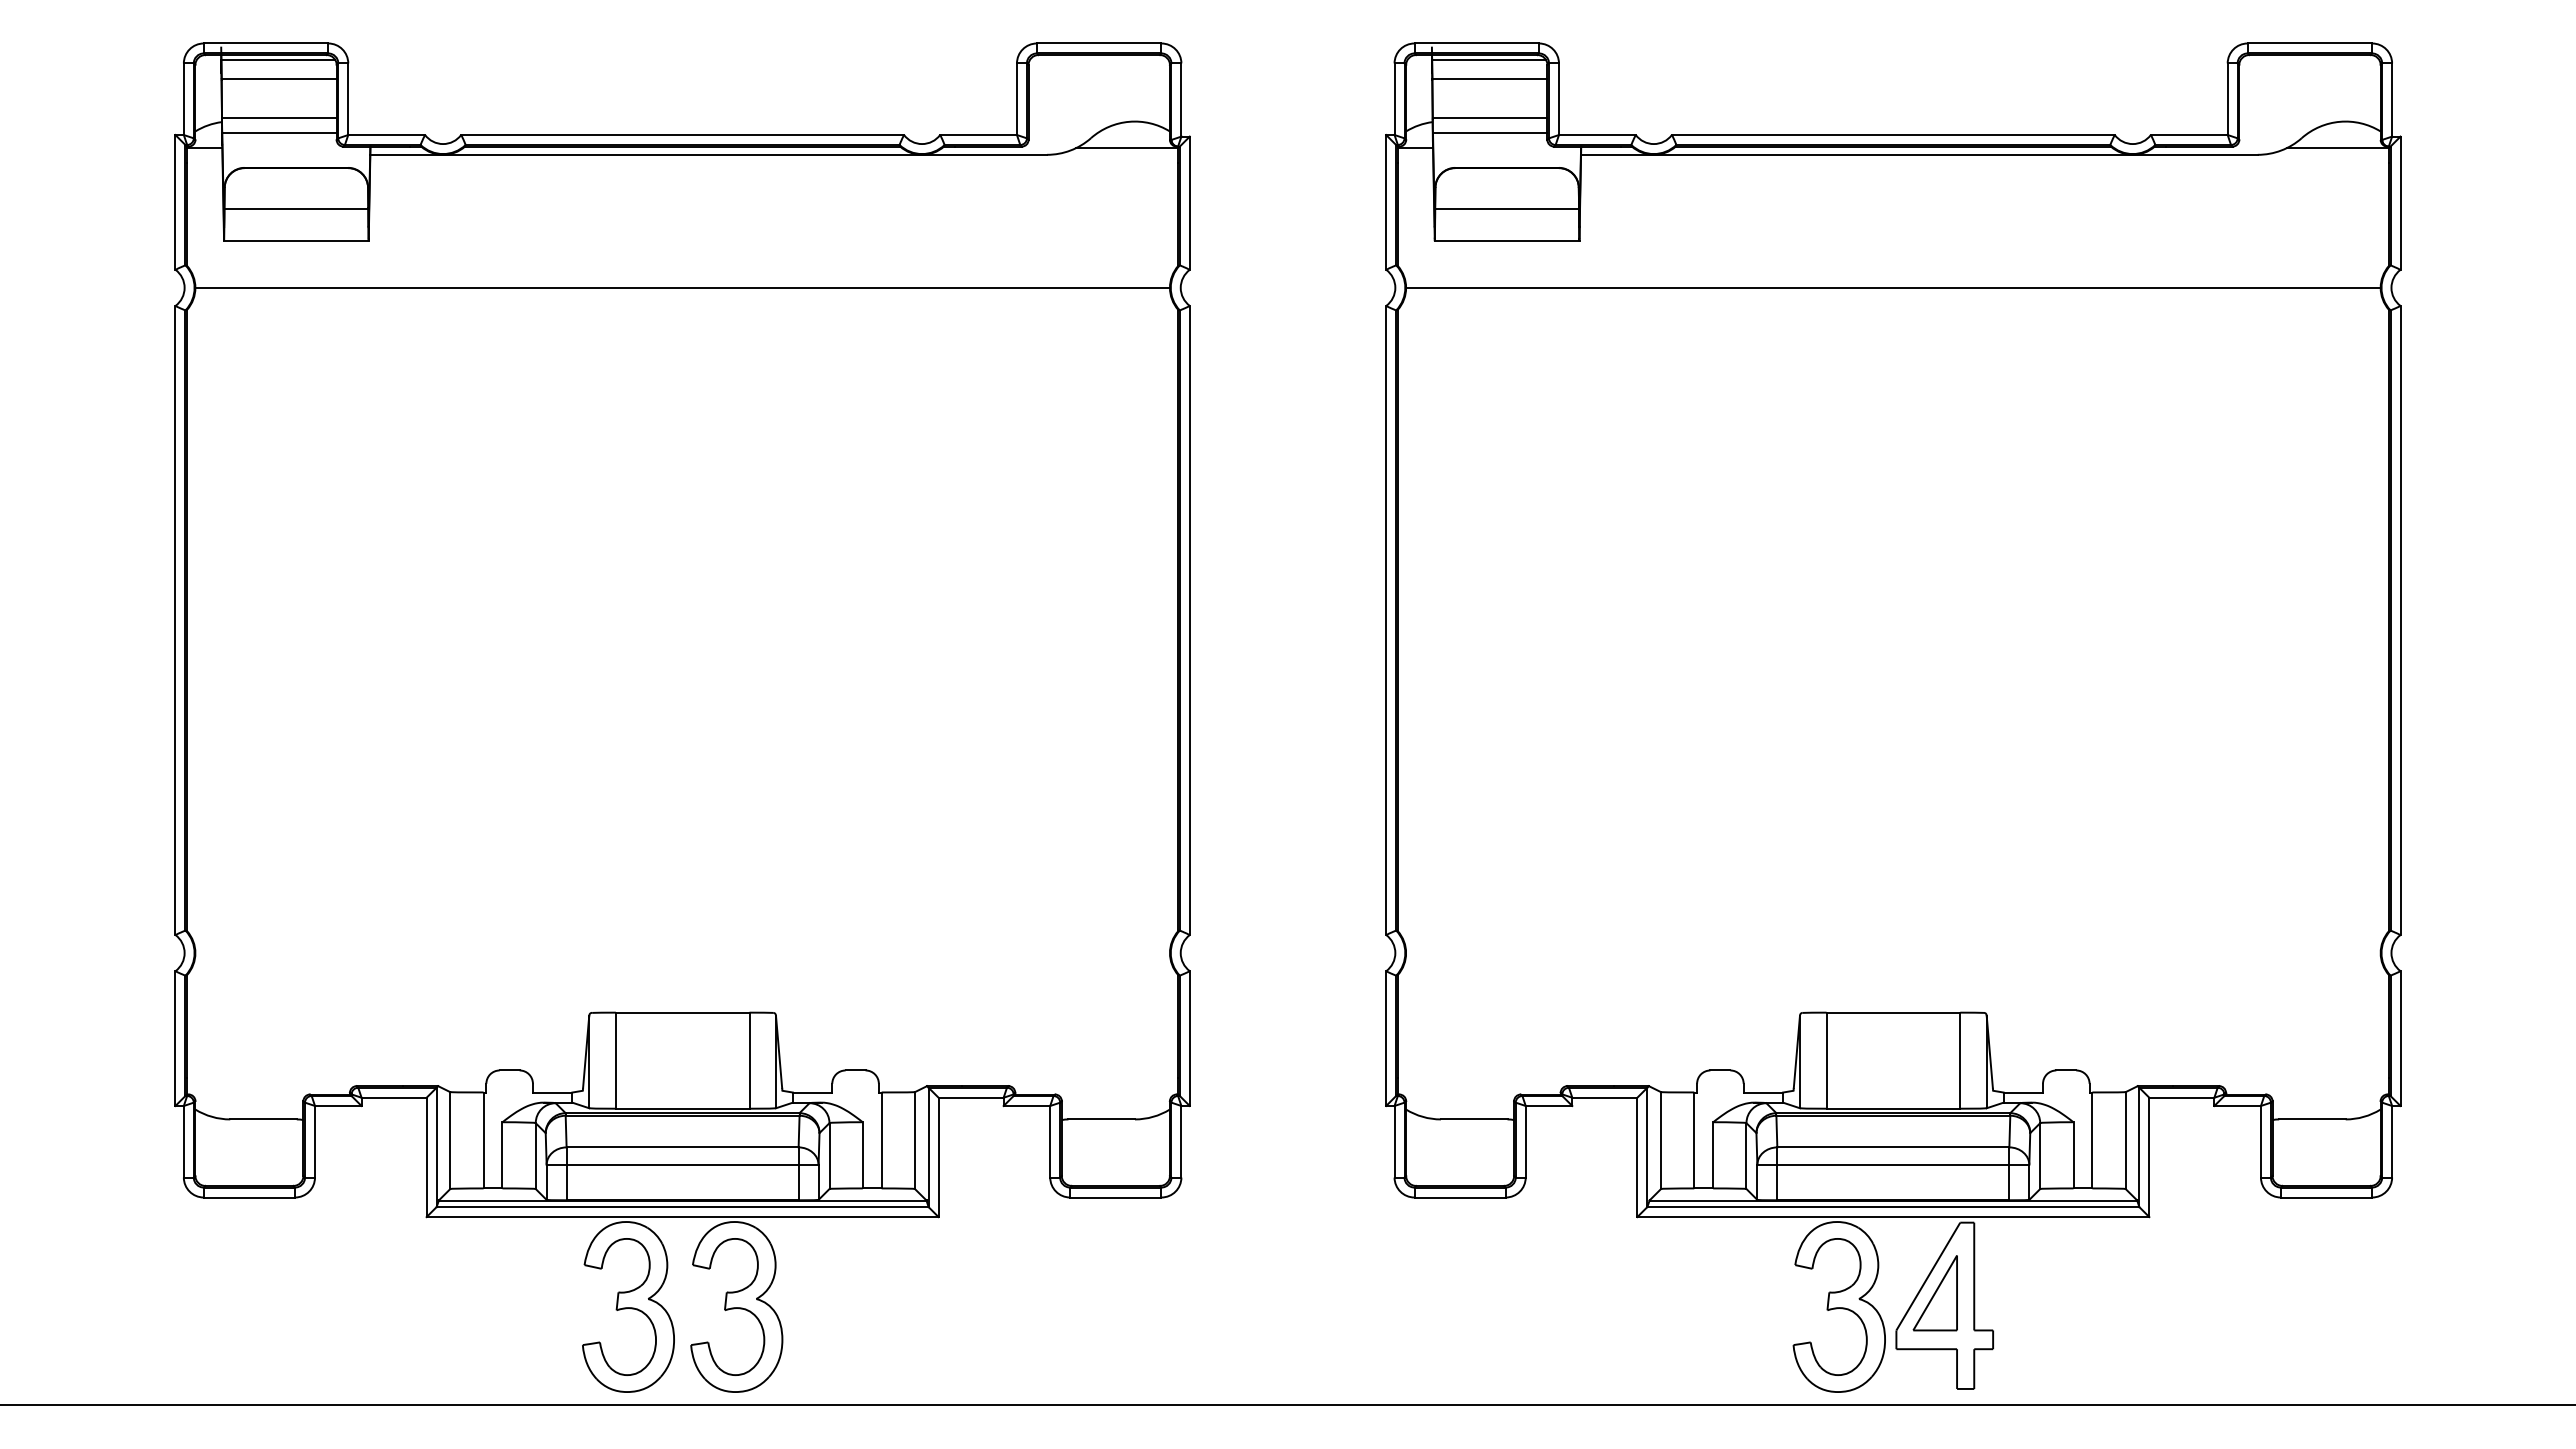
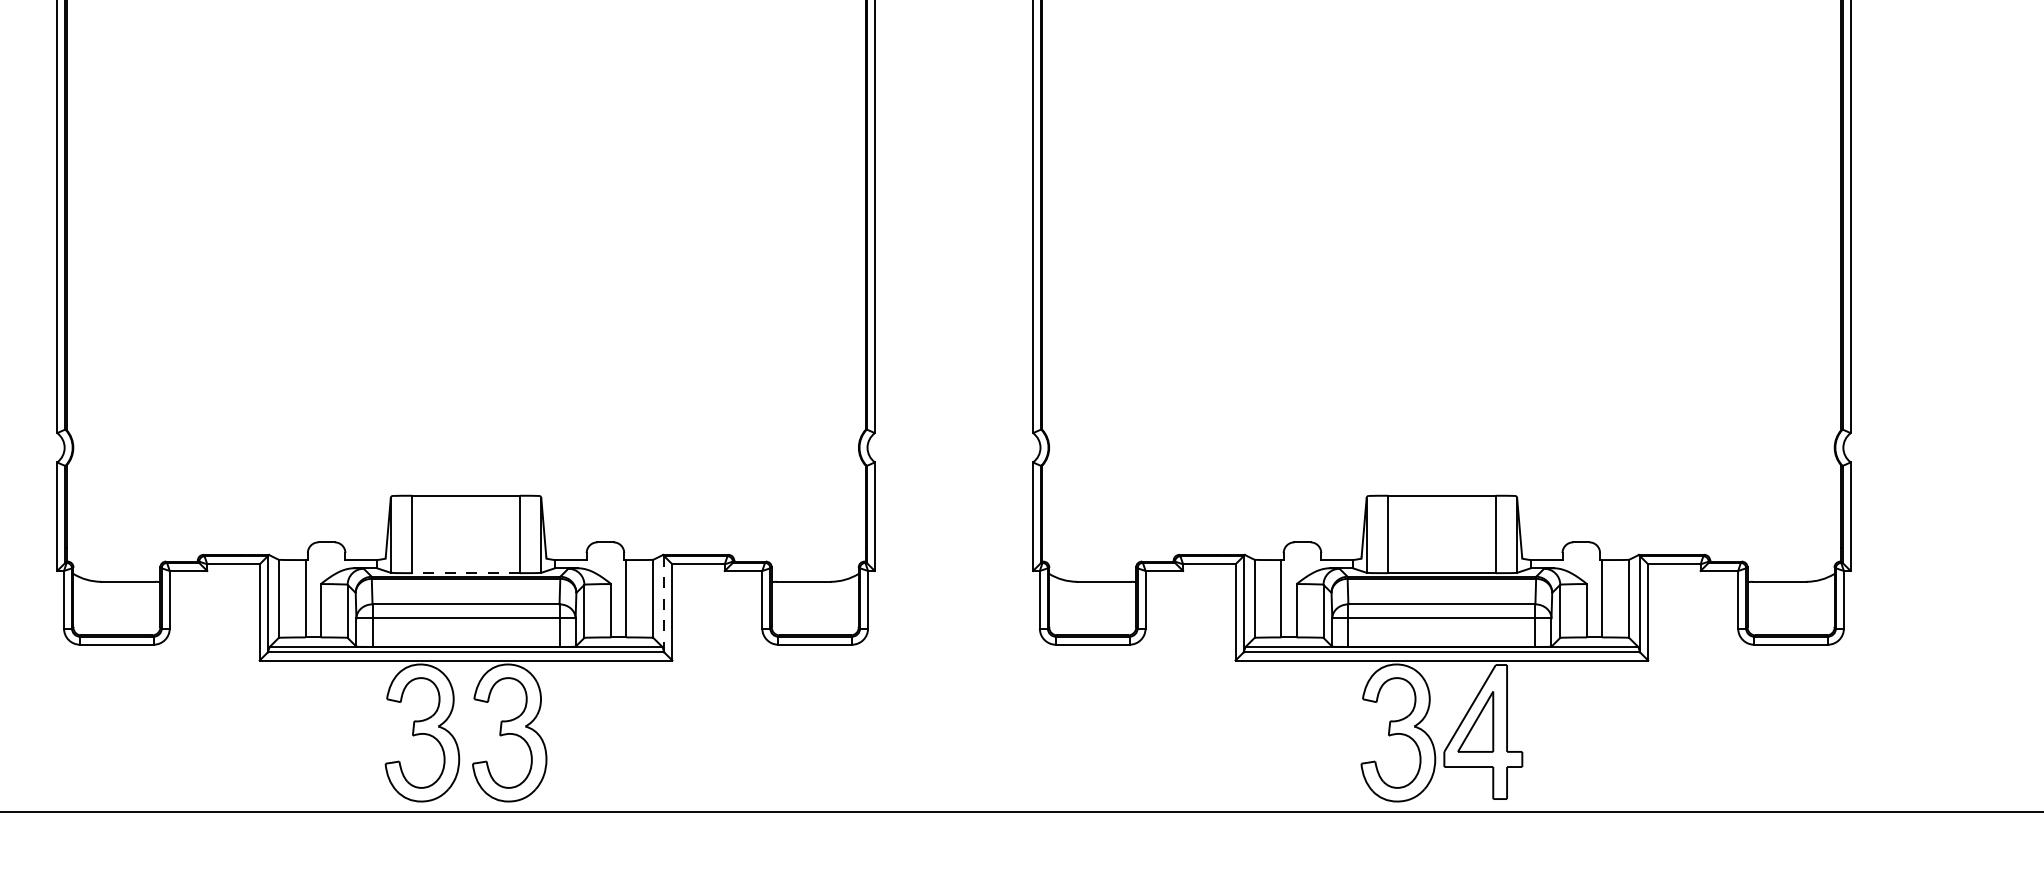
line: (682, 1108) -> (465, 573), solid -> dashed
line: (928, 1147) -> (664, 604), solid -> dashed

